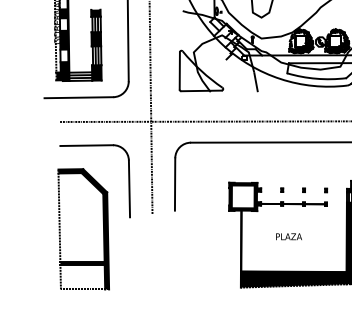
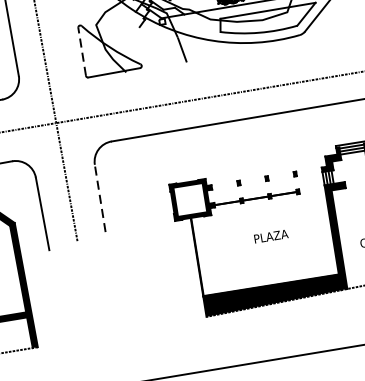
line: (179, 70) -> (81, 51), solid -> dashed
line: (175, 183) -> (100, 197), solid -> dashed
text: (288, 236) -> (270, 236), moved

